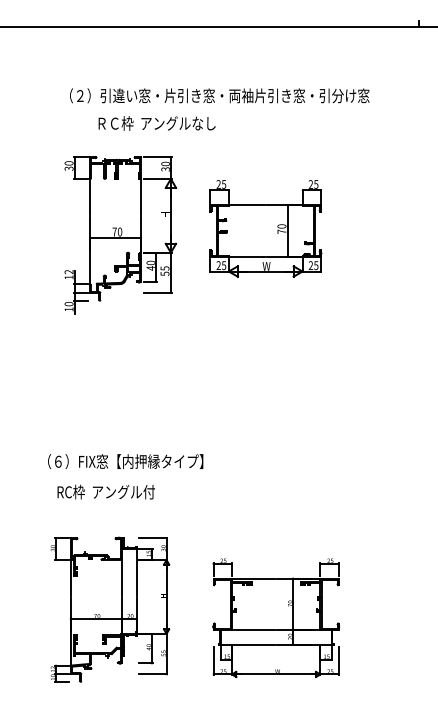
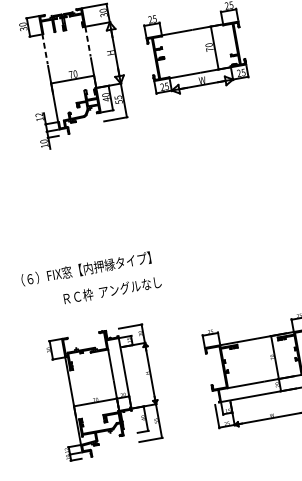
line: (89, 196) -> (44, 49), solid -> dashed
line: (141, 196) -> (88, 41), solid -> dashed
text: (125, 461) -> (86, 268), moved
text: (116, 491) -> (111, 290), RC枠  アングル付 -> ＲＣ枠  アングルなし
part: (110, 609) -> (105, 392), moved

